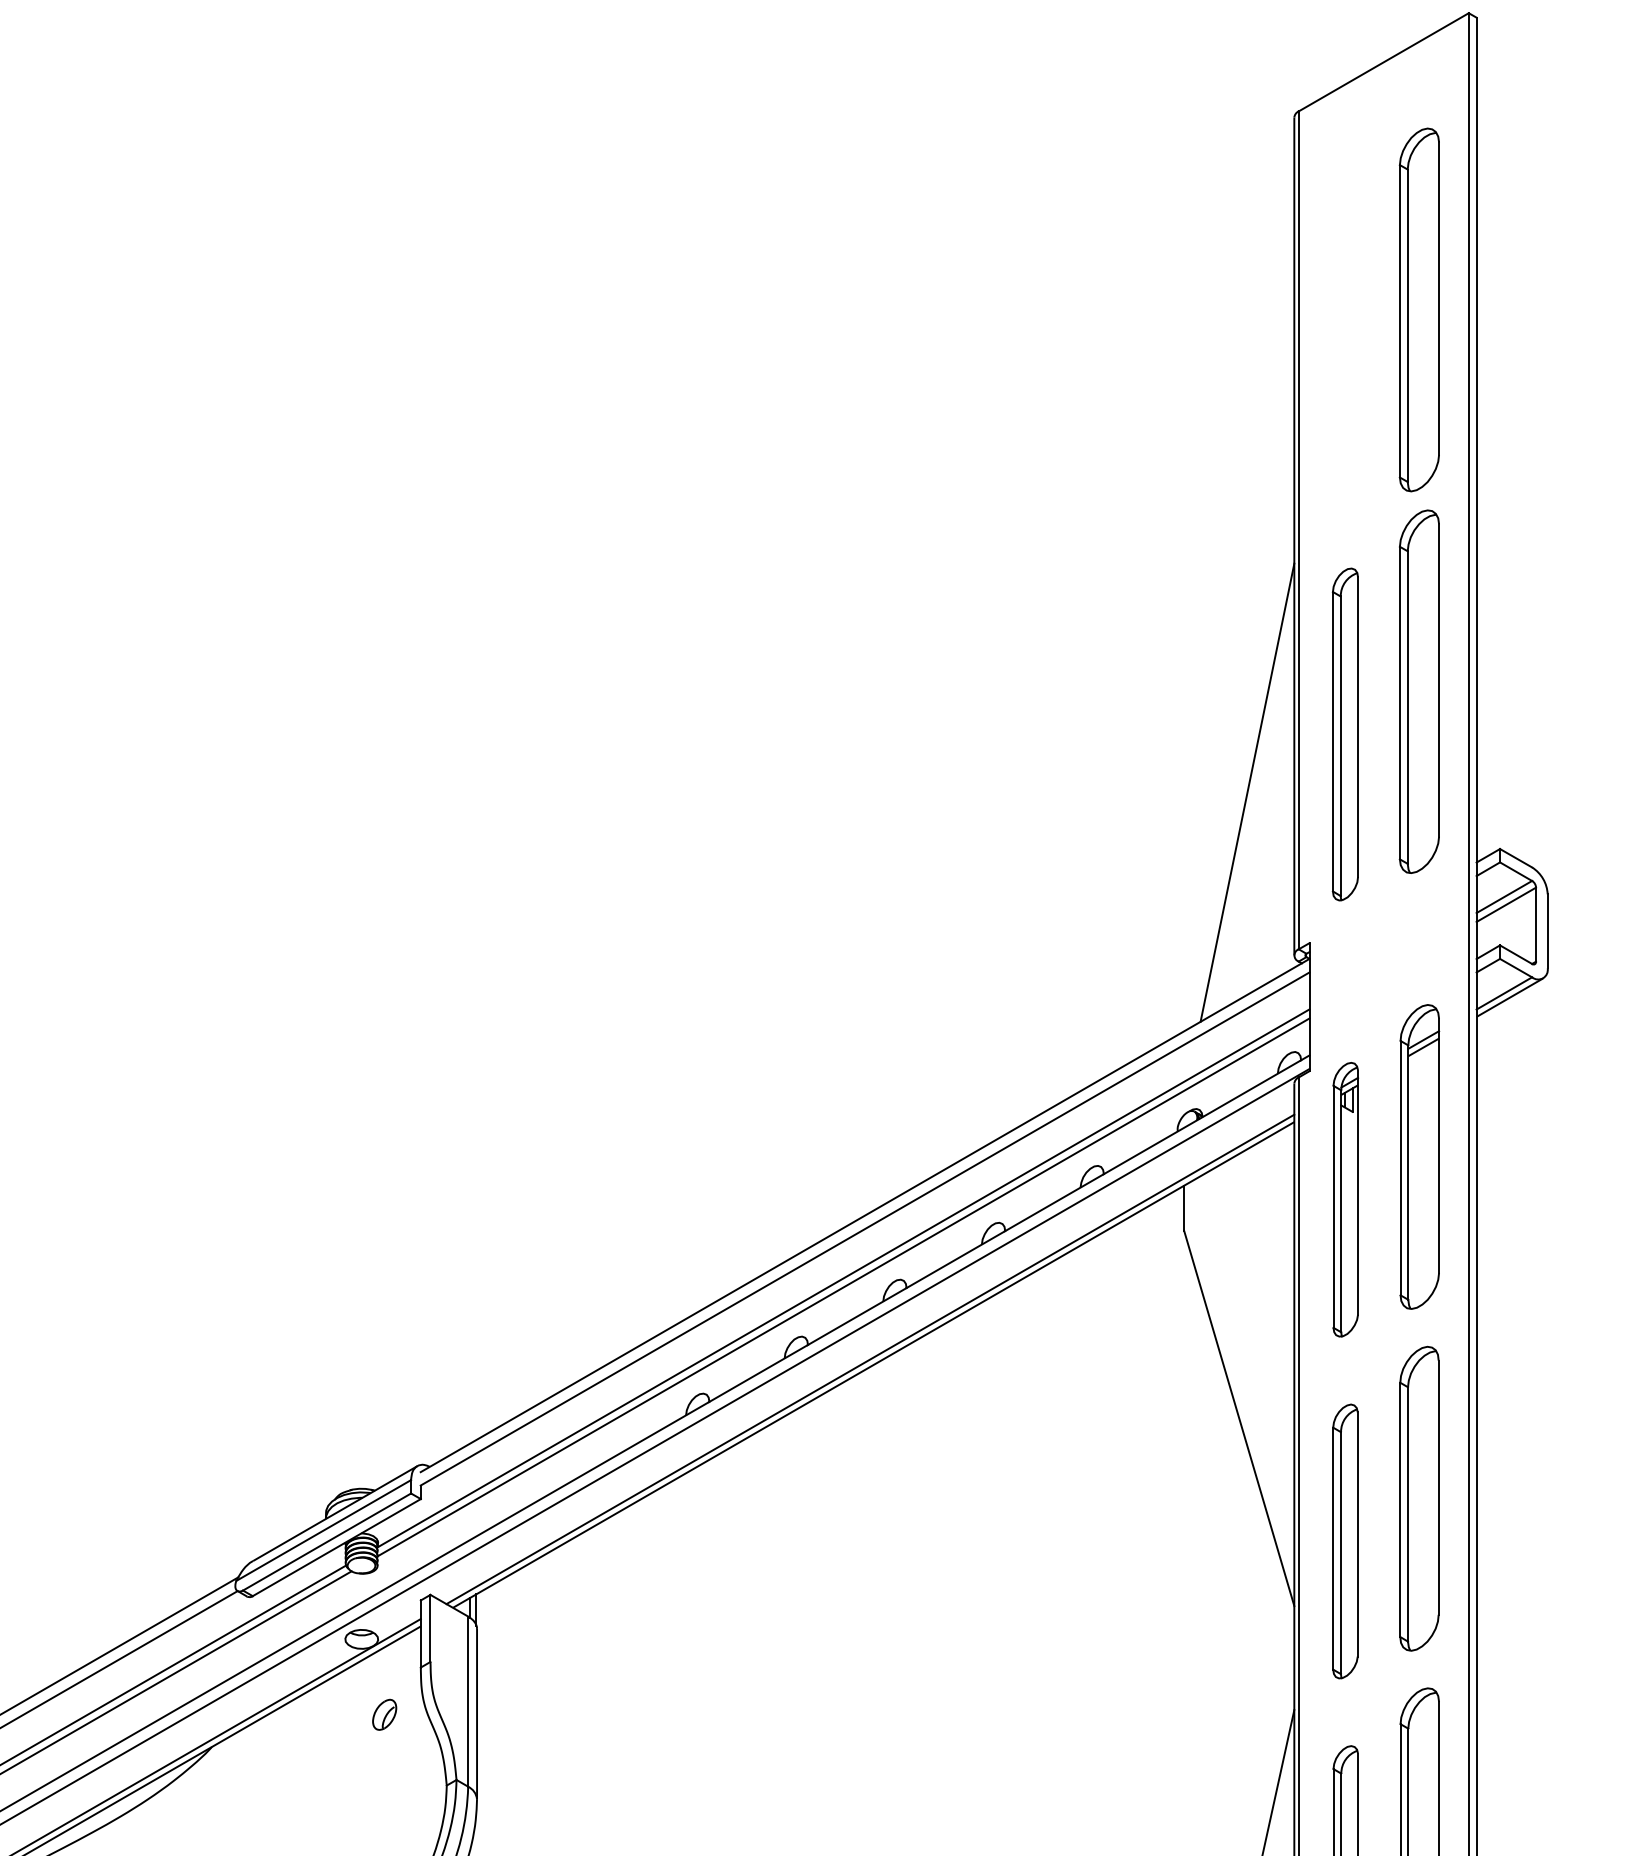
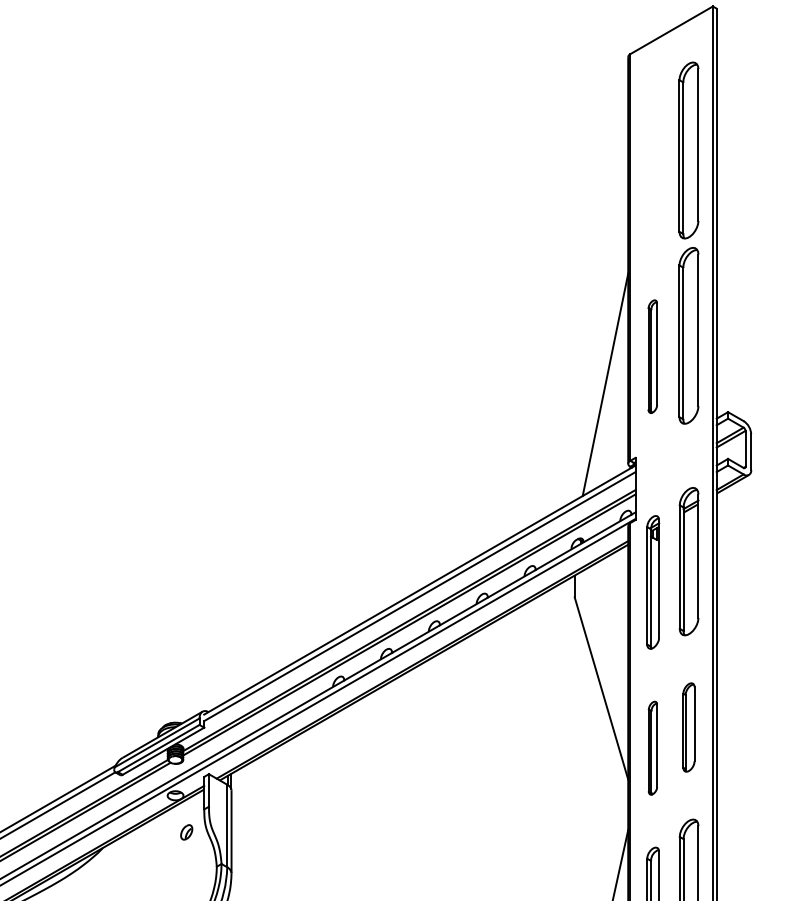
part: (1344, 734) -> (652, 356), size x0.7
part: (1418, 1498) -> (688, 727), size x0.6
part: (1344, 1539) -> (652, 747), size x0.7

